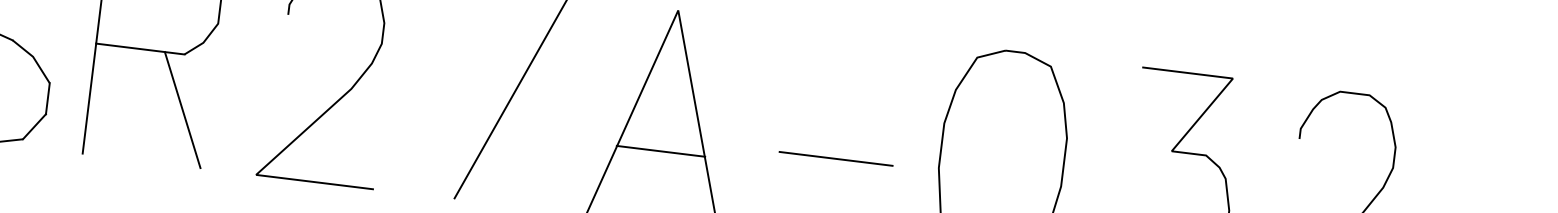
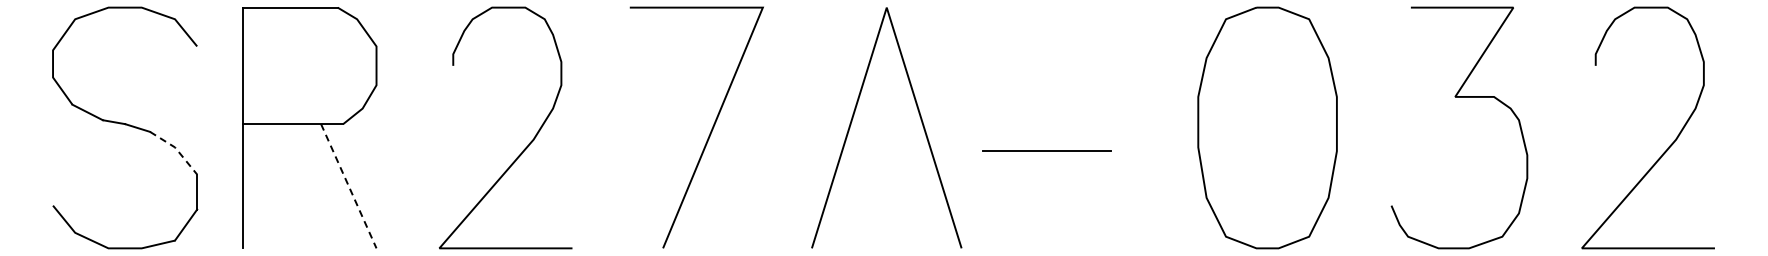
line: (34, 58) -> (176, 149), solid -> dashed
line: (183, 110) -> (349, 186), solid -> dashed
line: (660, 151) -> (886, 166), removed
line: (836, 158) -> (1046, 150), moved

